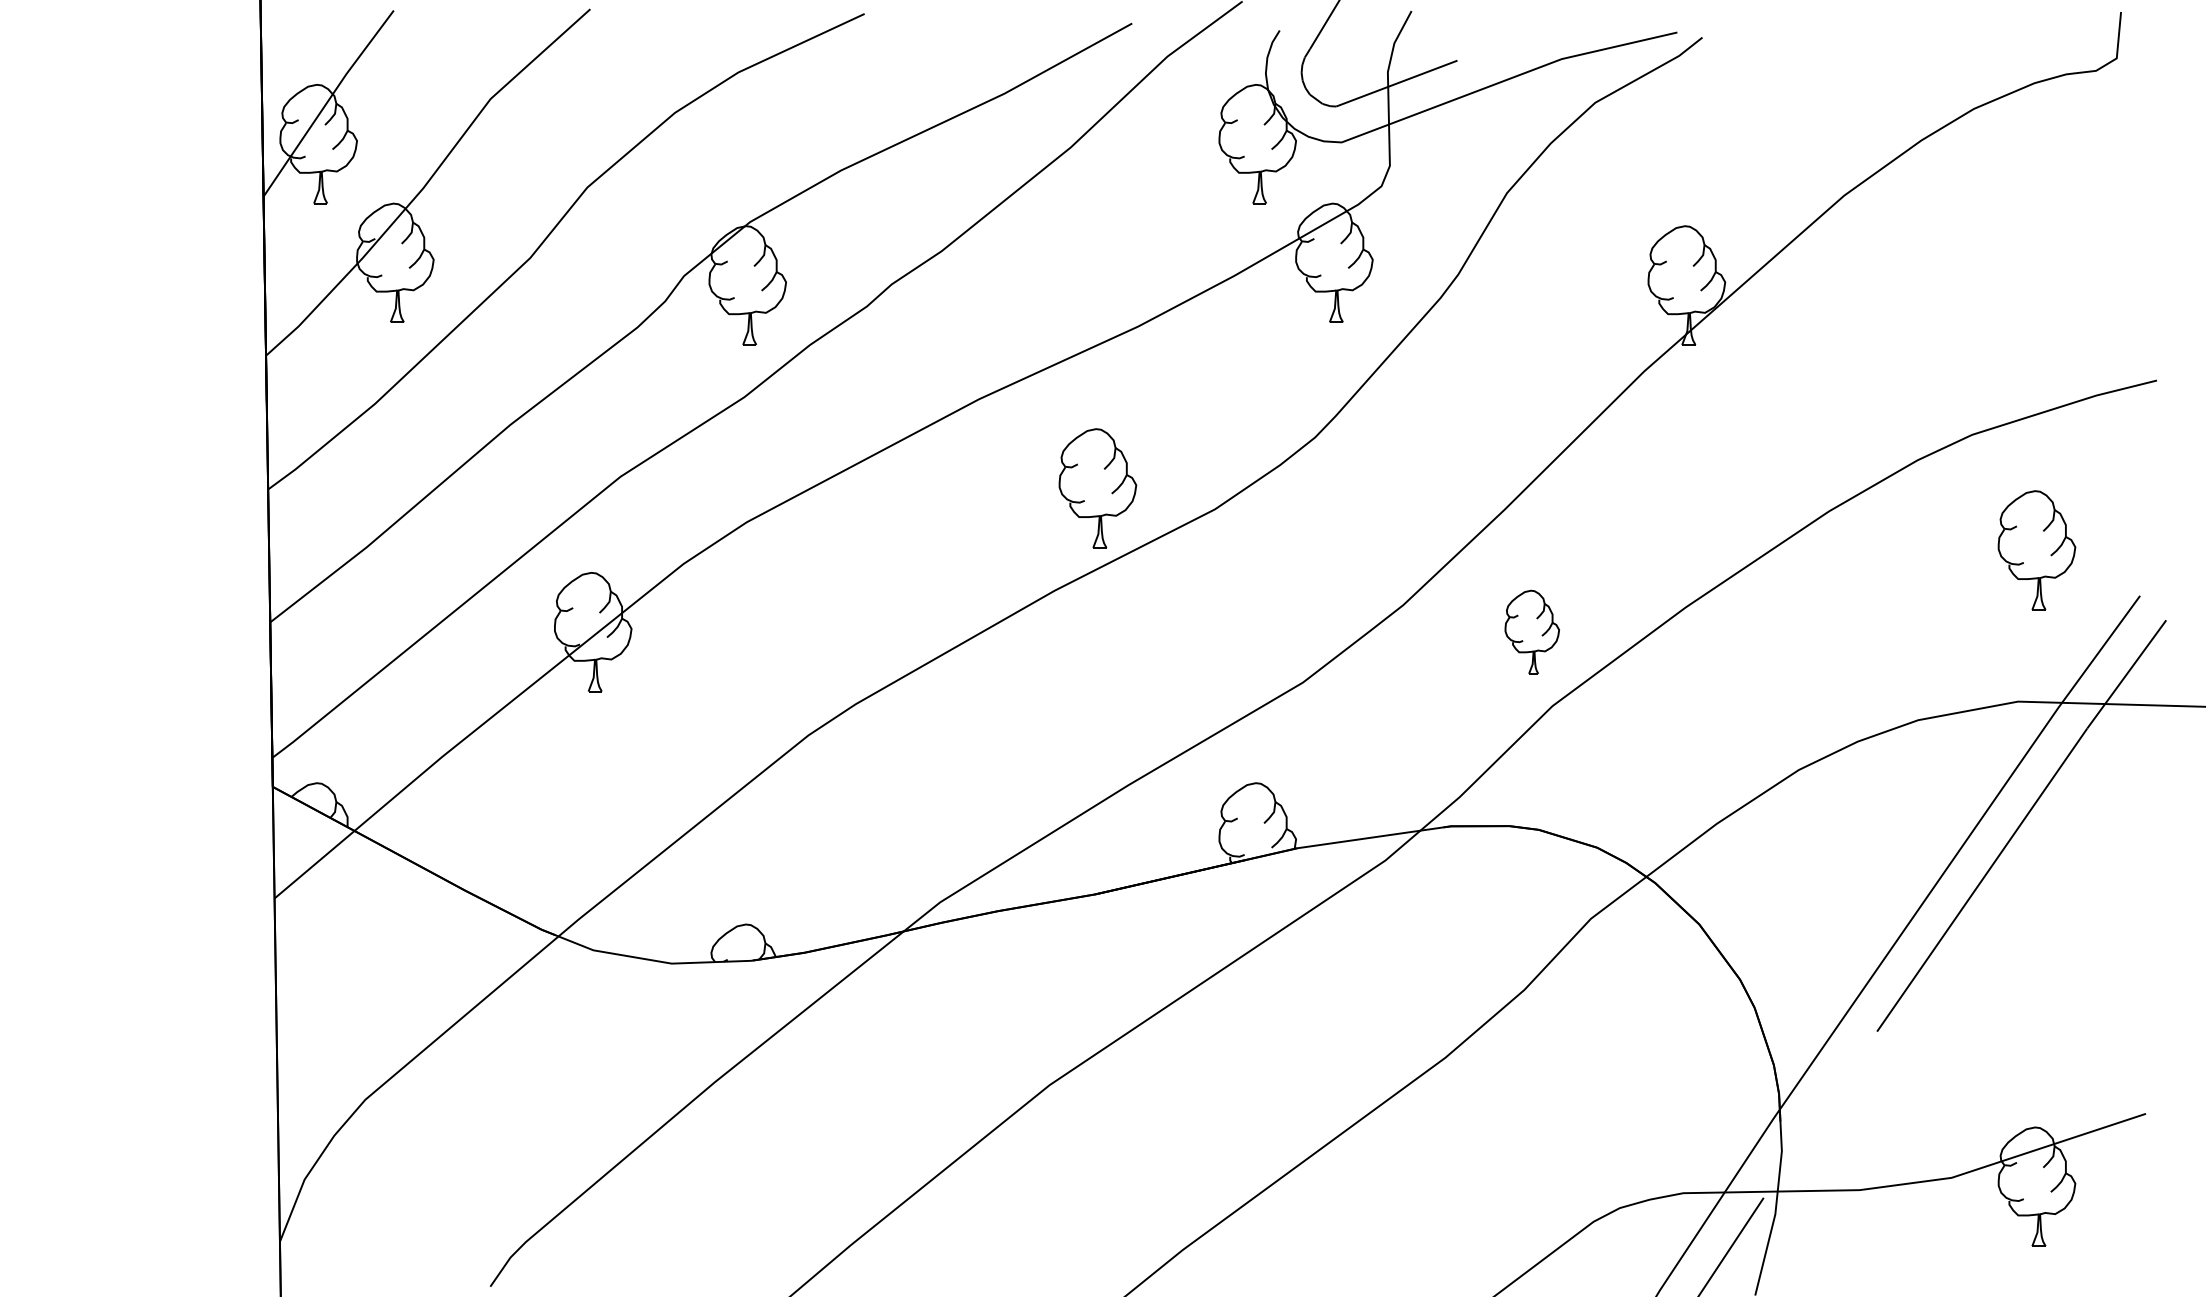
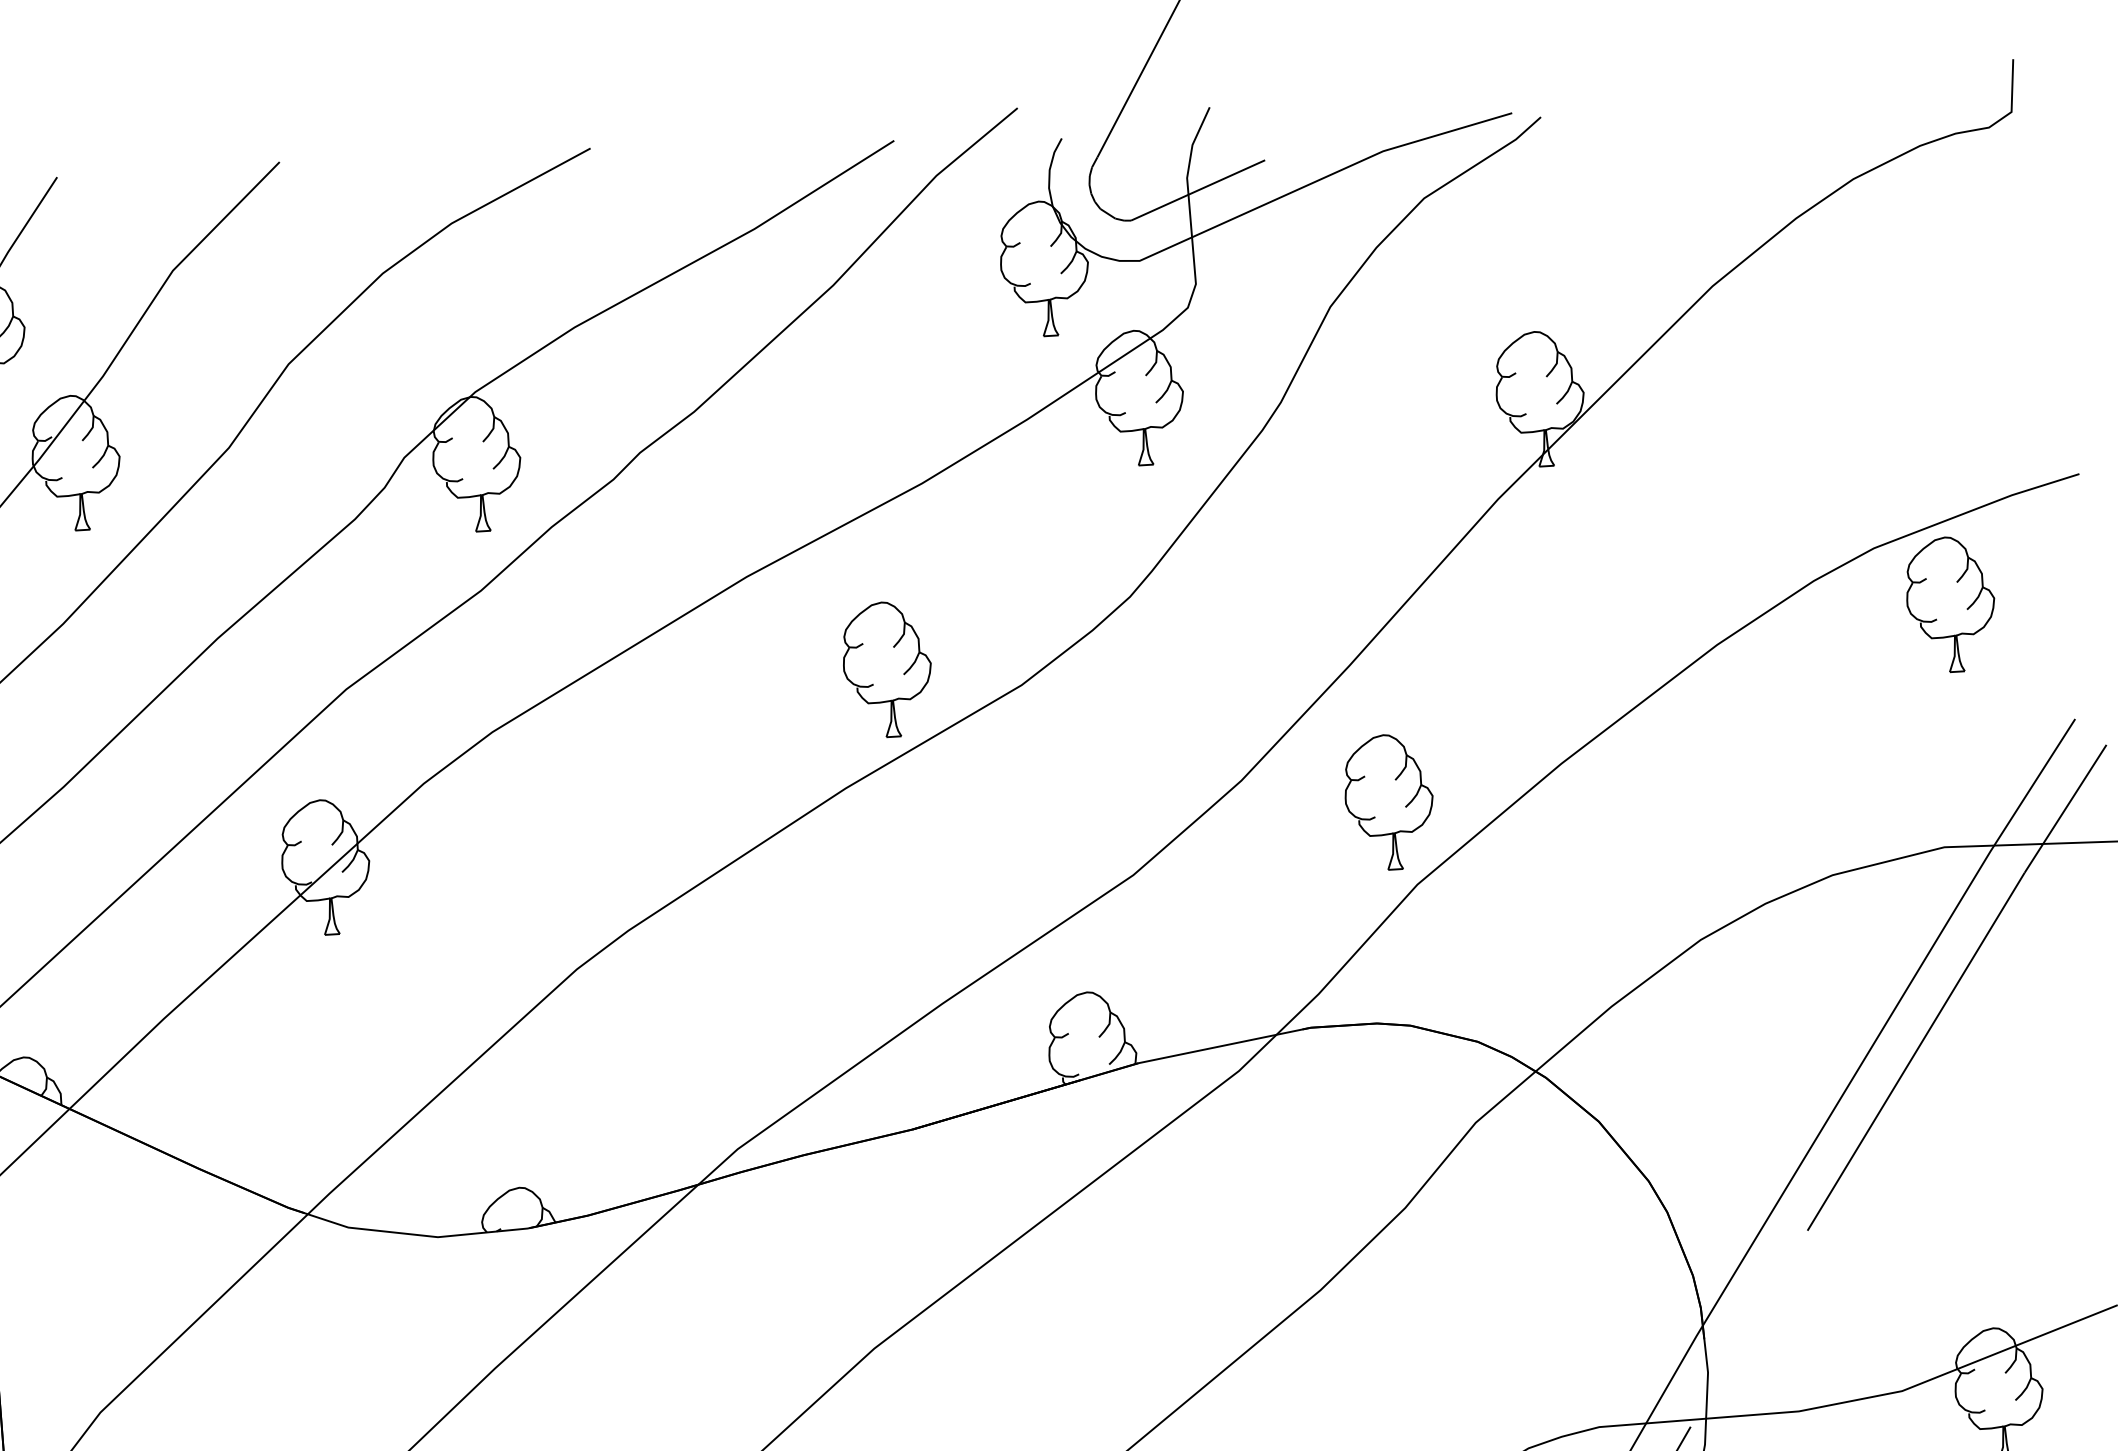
part: (2036, 550) -> (1950, 604), moved
part: (1532, 632) -> (1389, 802), size x1.43

